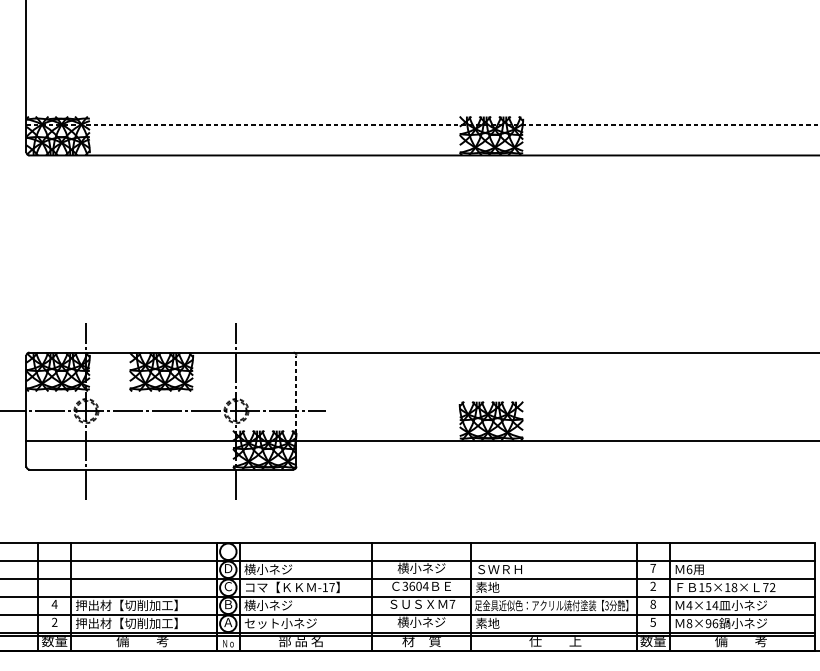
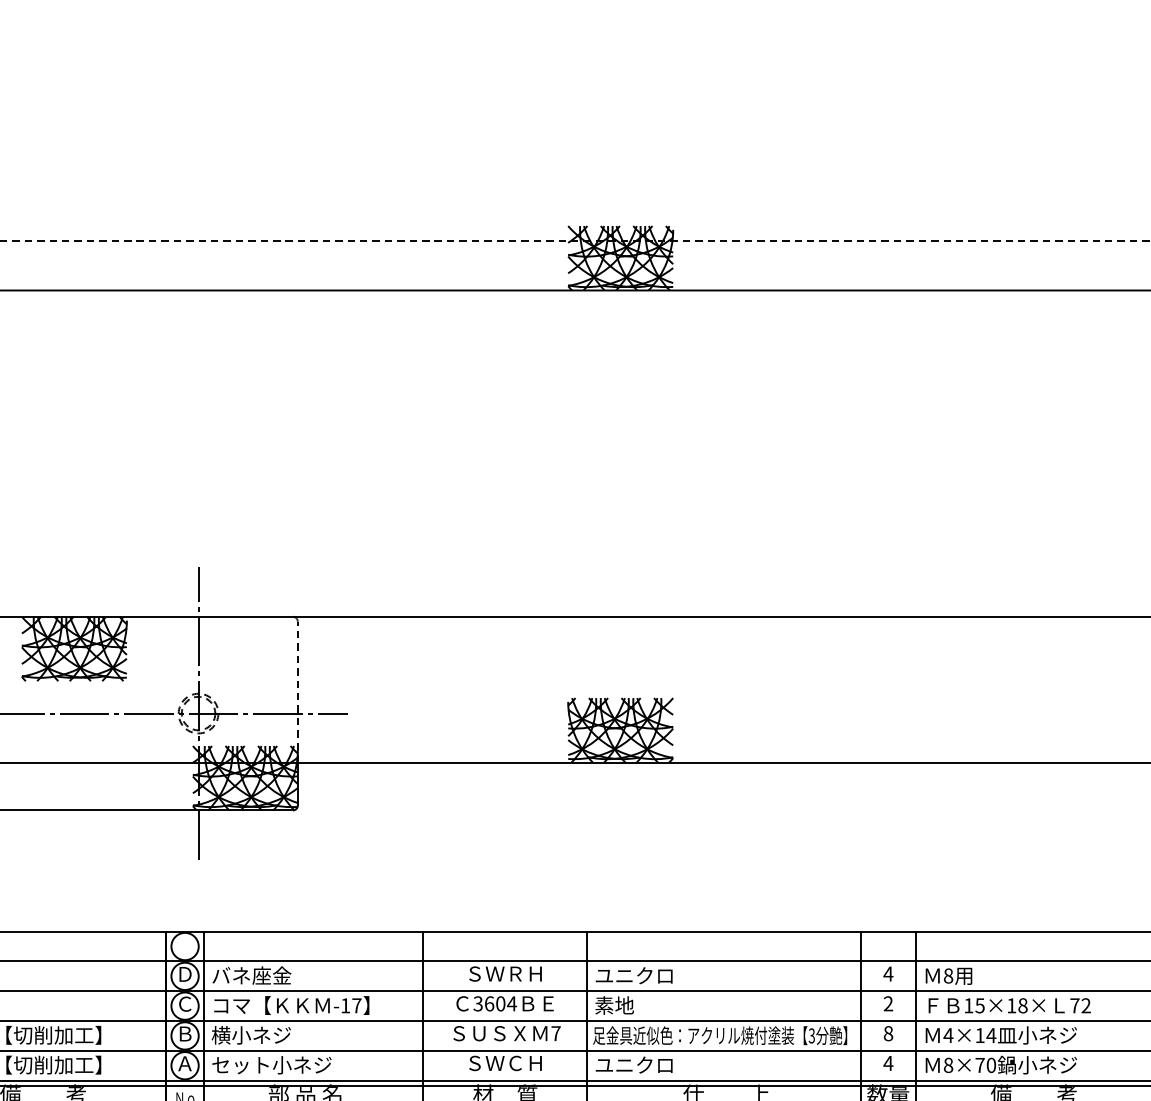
text: (421, 567) -> (504, 972), 横小ネジ -> ＳＷＲＨ
text: (268, 568) -> (251, 974), 横小ネジ -> バネ座金
text: (653, 568) -> (888, 974), 7 -> 4
text: (499, 569) -> (633, 975), ＳＷＲＨ -> ユニクロ
text: (689, 569) -> (948, 975), 6 -> 8
text: (421, 621) -> (504, 1061), 横小ネジ -> ＳＷＣＨ
text: (499, 622) -> (633, 1063), 素地 -> ユニクロ
text: (653, 622) -> (888, 1063), 5 -> 4
text: (711, 623) -> (984, 1065), 8×96 -> 8×70

